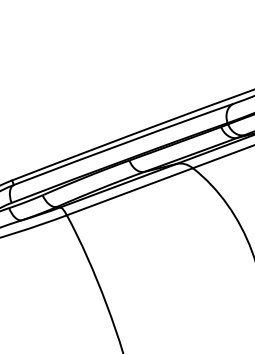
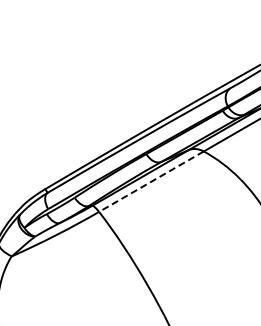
line: (129, 191) -> (151, 181), solid -> dashed

